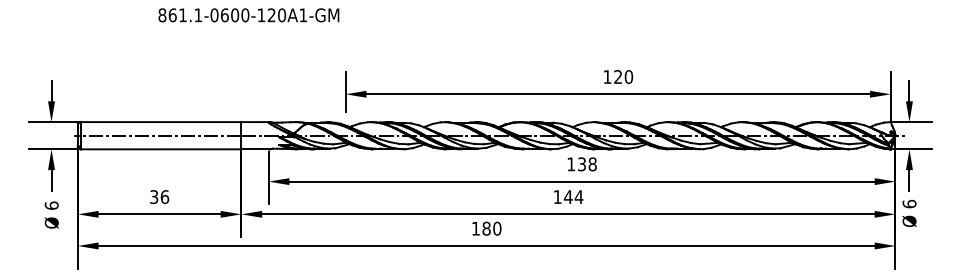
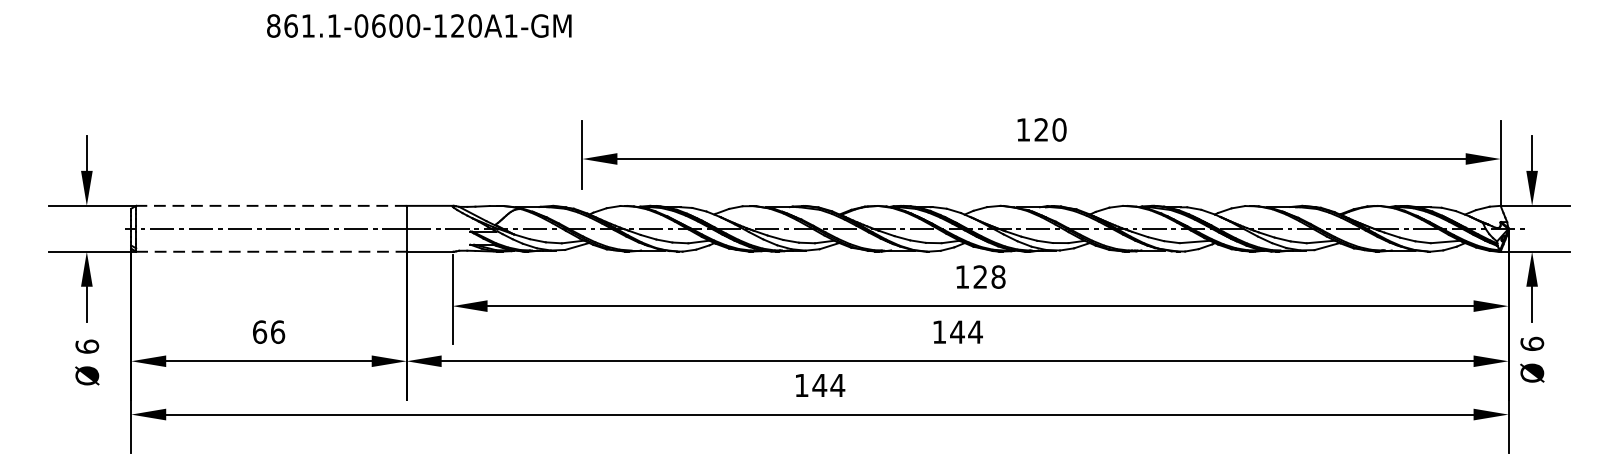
line: (160, 122) -> (270, 206), solid -> dashed
line: (161, 149) -> (272, 252), solid -> dashed
text: (581, 164) -> (979, 277), 138 -> 128
text: (154, 197) -> (260, 332), 36 -> 66
text: (491, 228) -> (828, 385), 180 -> 144

